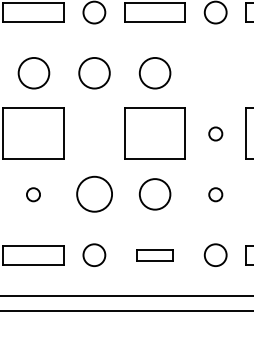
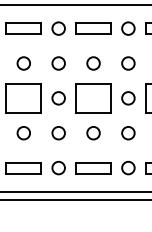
circle: (33, 73) -> (23, 63), size x0.71
circle: (94, 73) -> (58, 63), size x0.71
circle: (154, 73) -> (93, 63), size x0.71
circle: (215, 73) -> (128, 63), added
circle: (94, 134) -> (58, 98), added
circle: (215, 134) -> (128, 98), size x1.67
circle: (33, 195) -> (23, 133), size x1.67
circle: (94, 195) -> (58, 133), size x0.62
circle: (154, 195) -> (93, 133), size x0.71
circle: (215, 195) -> (128, 133), size x1.67
part: (154, 255) -> (93, 168), size x1.67

